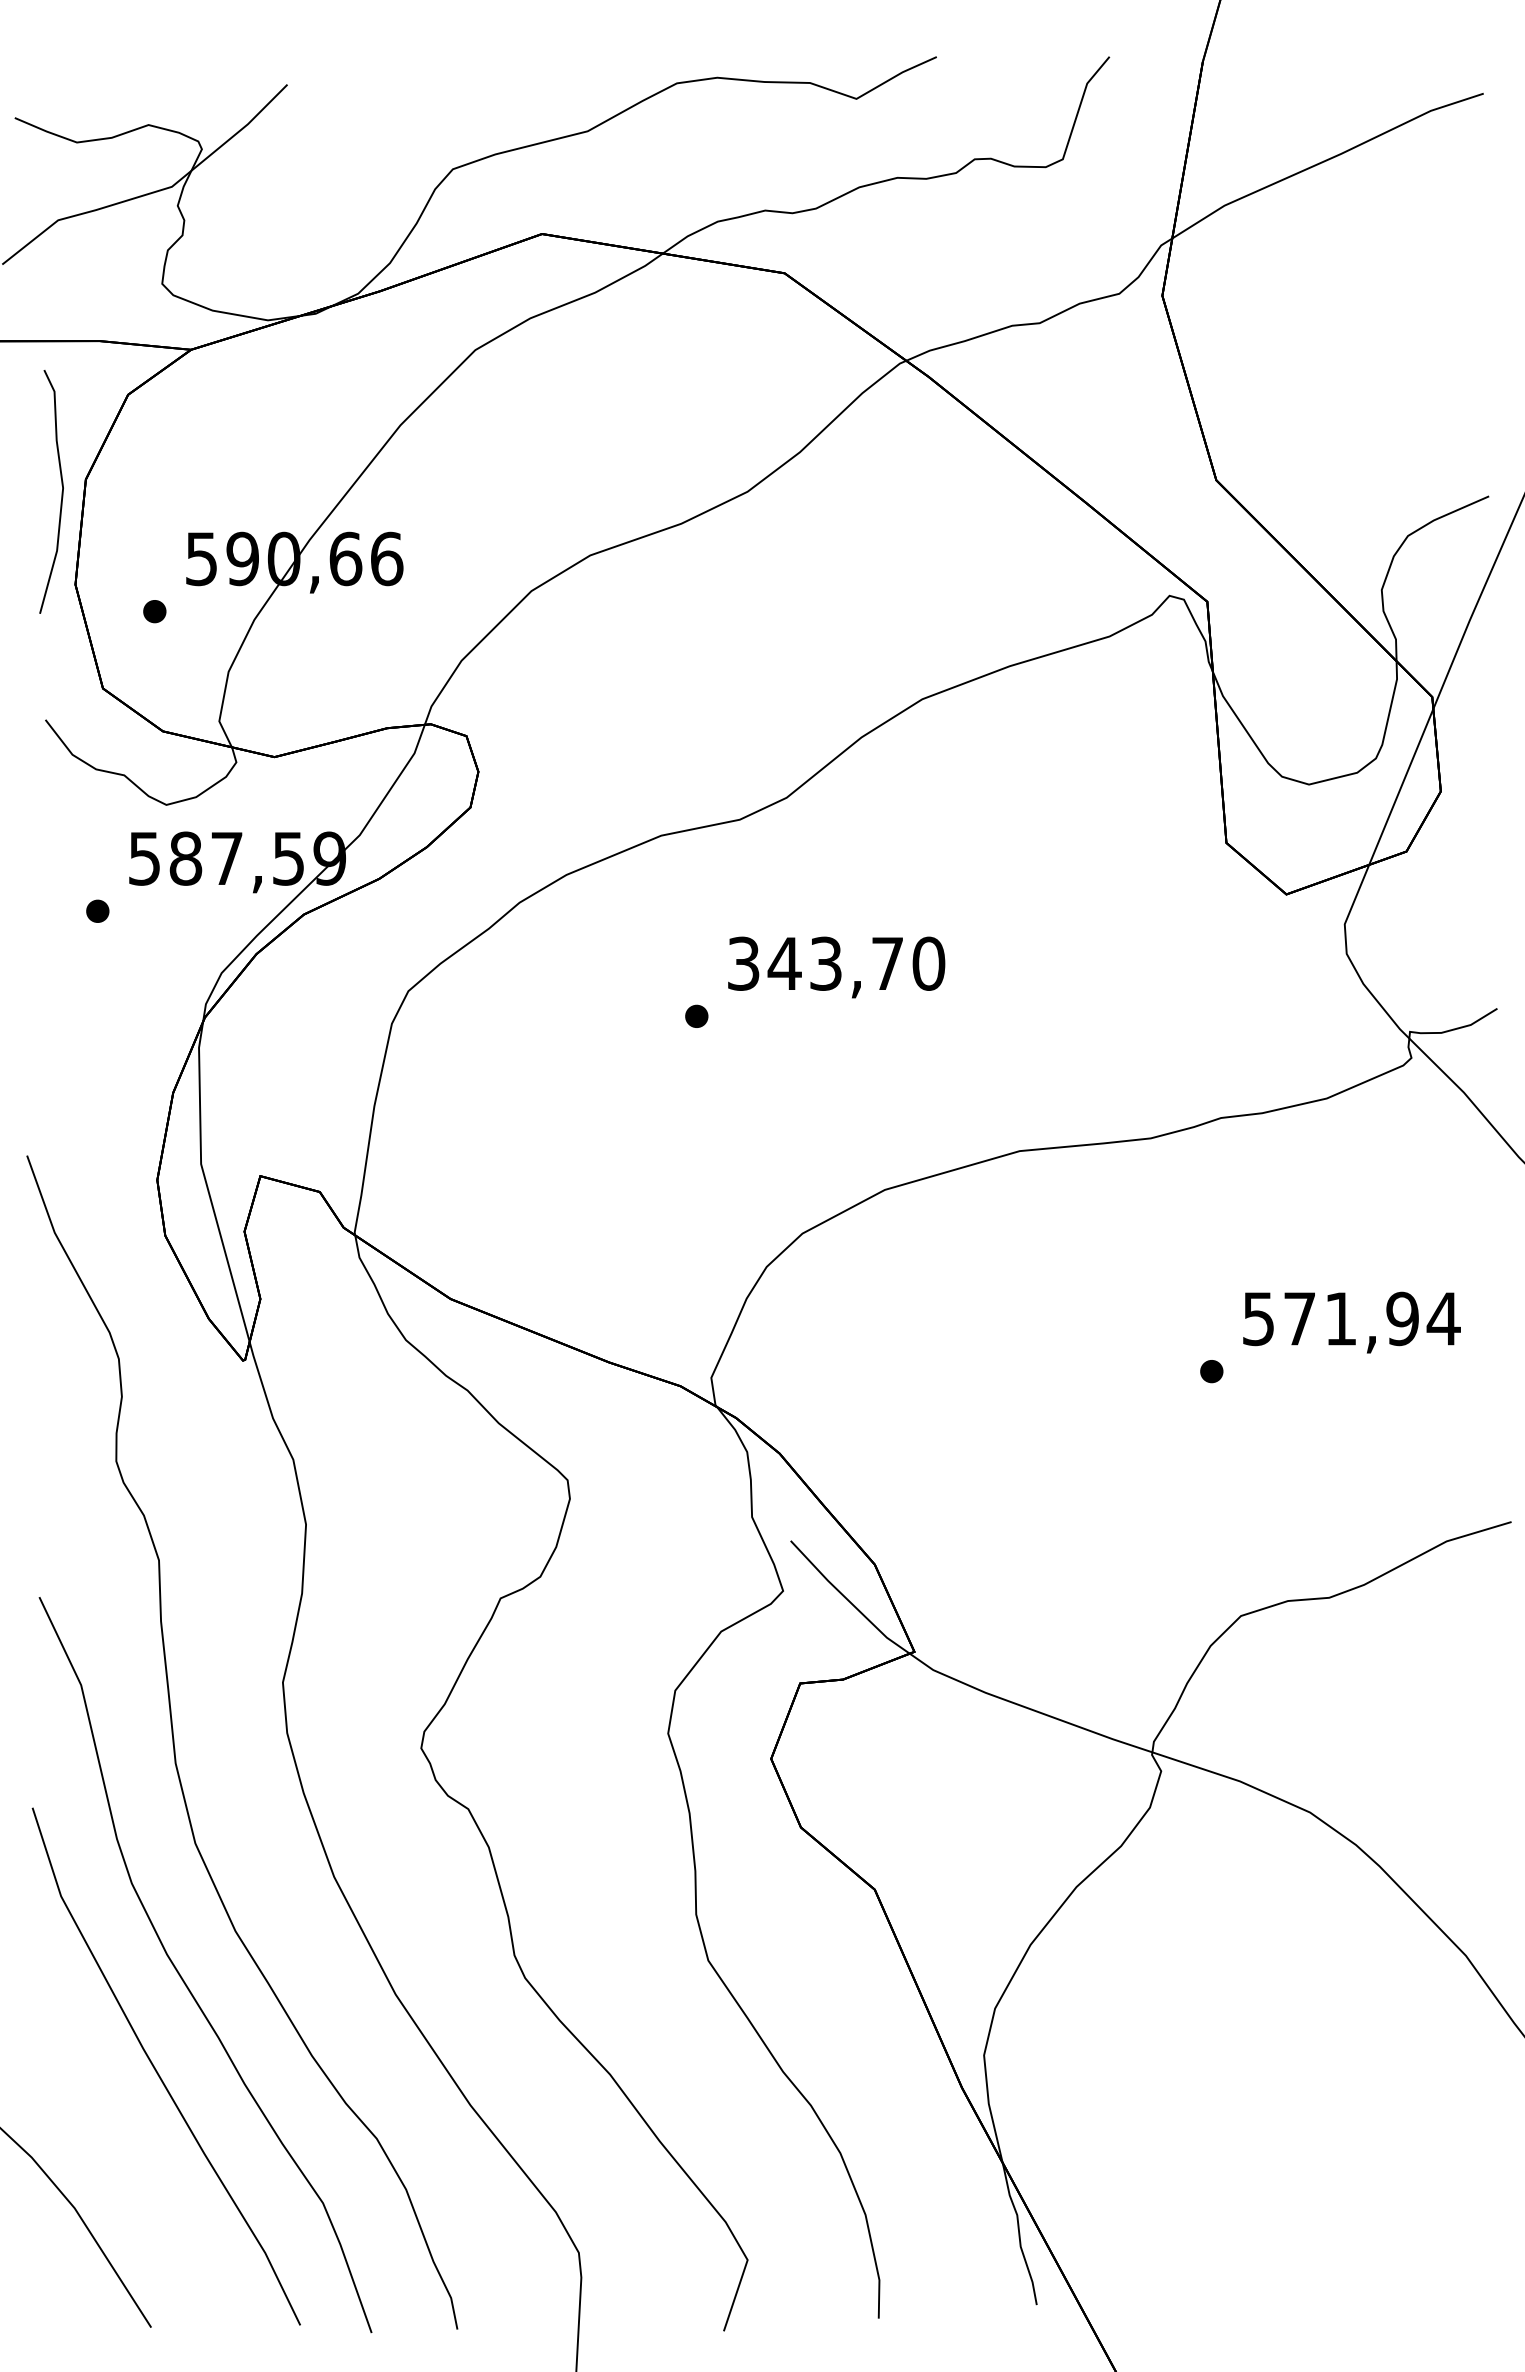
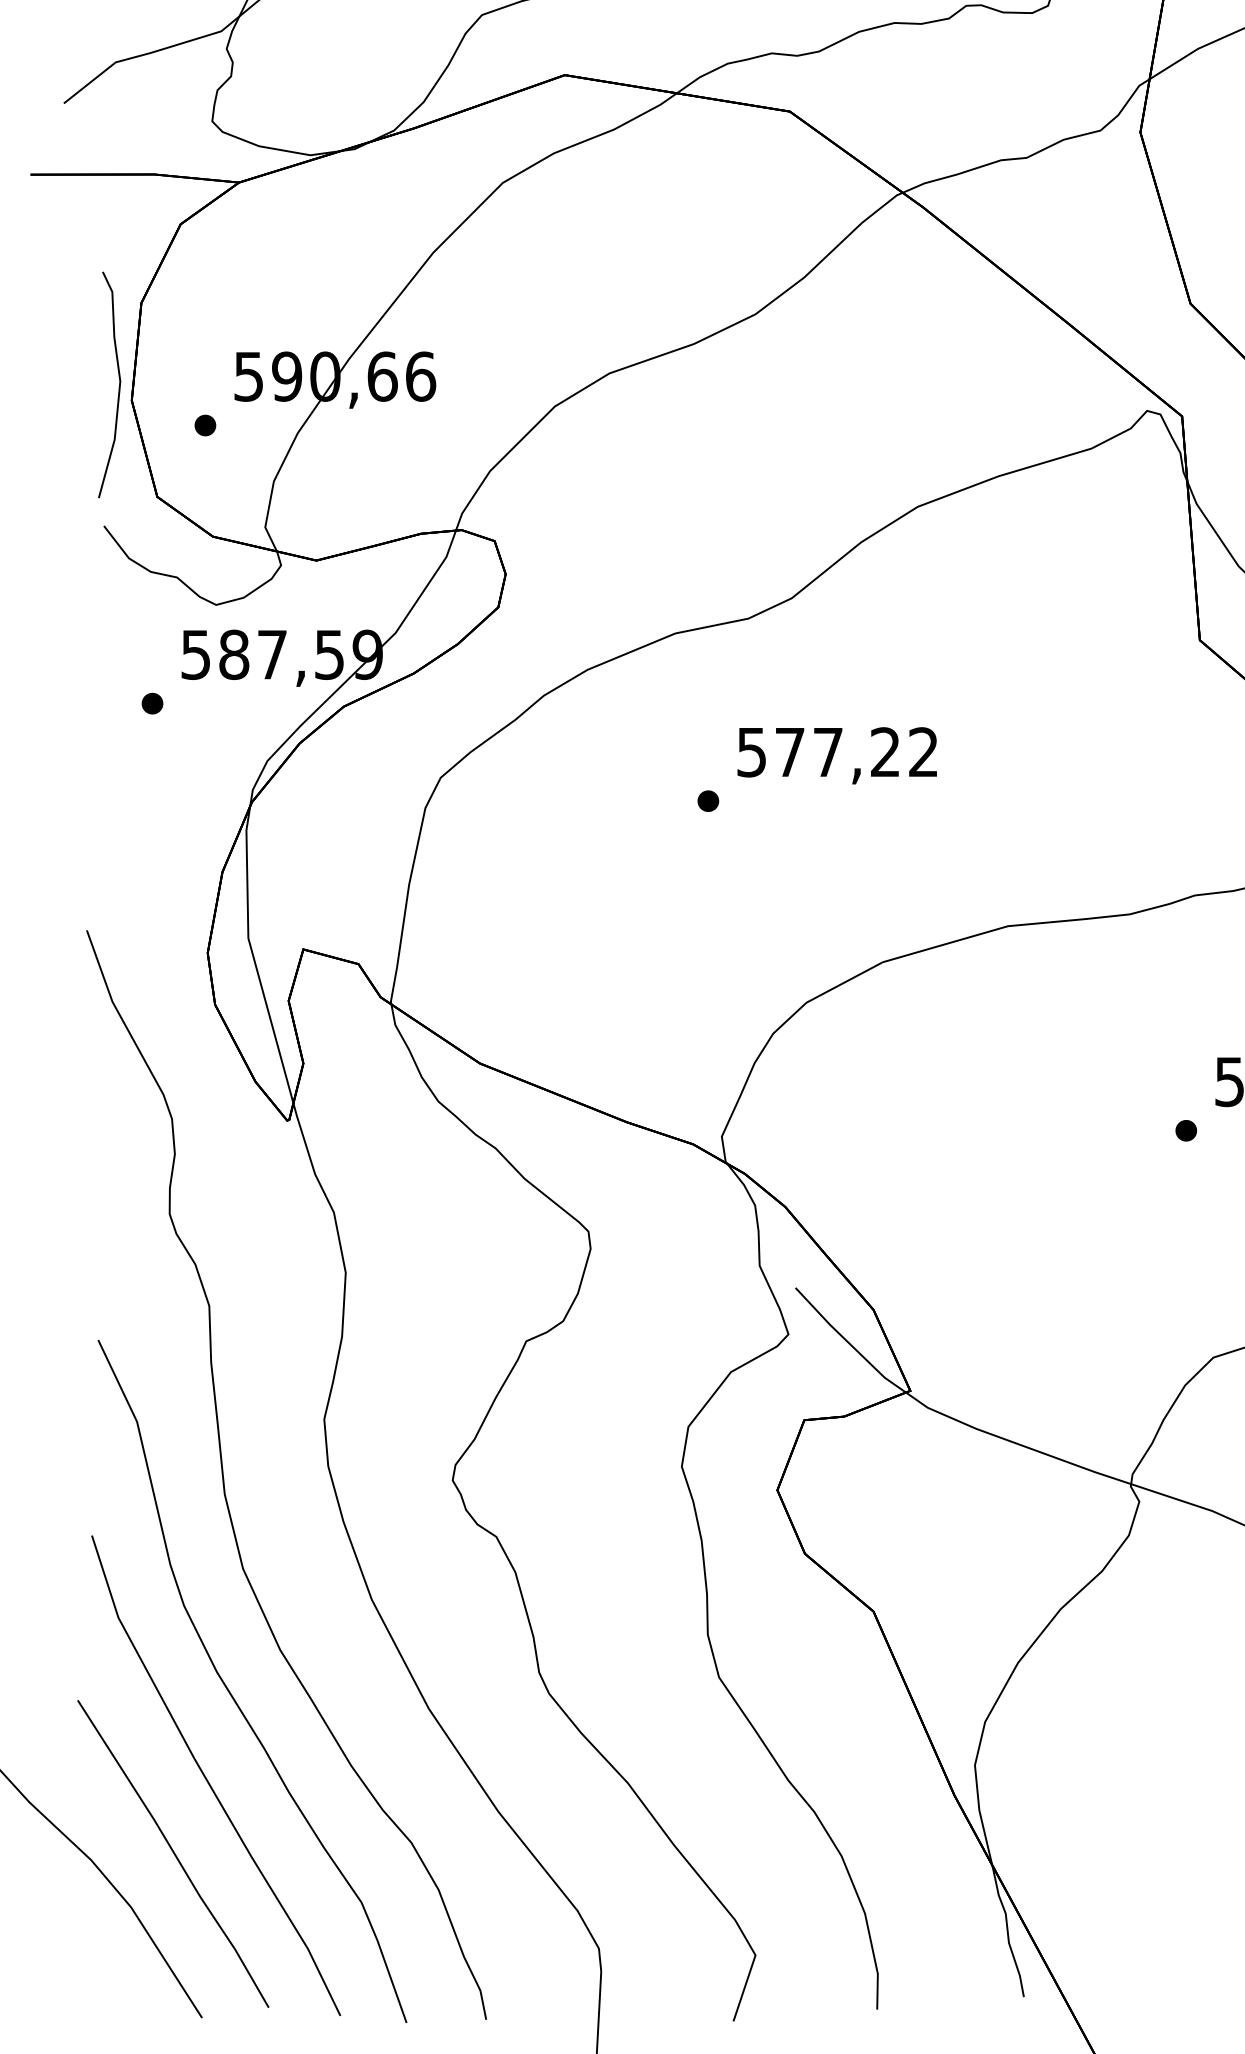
curve: (61, 491) -> (118, 384), moved
text: (836, 963) -> (838, 752), 343,70 -> 577,22
line: (119, 2149) -> (172, 1852), added

